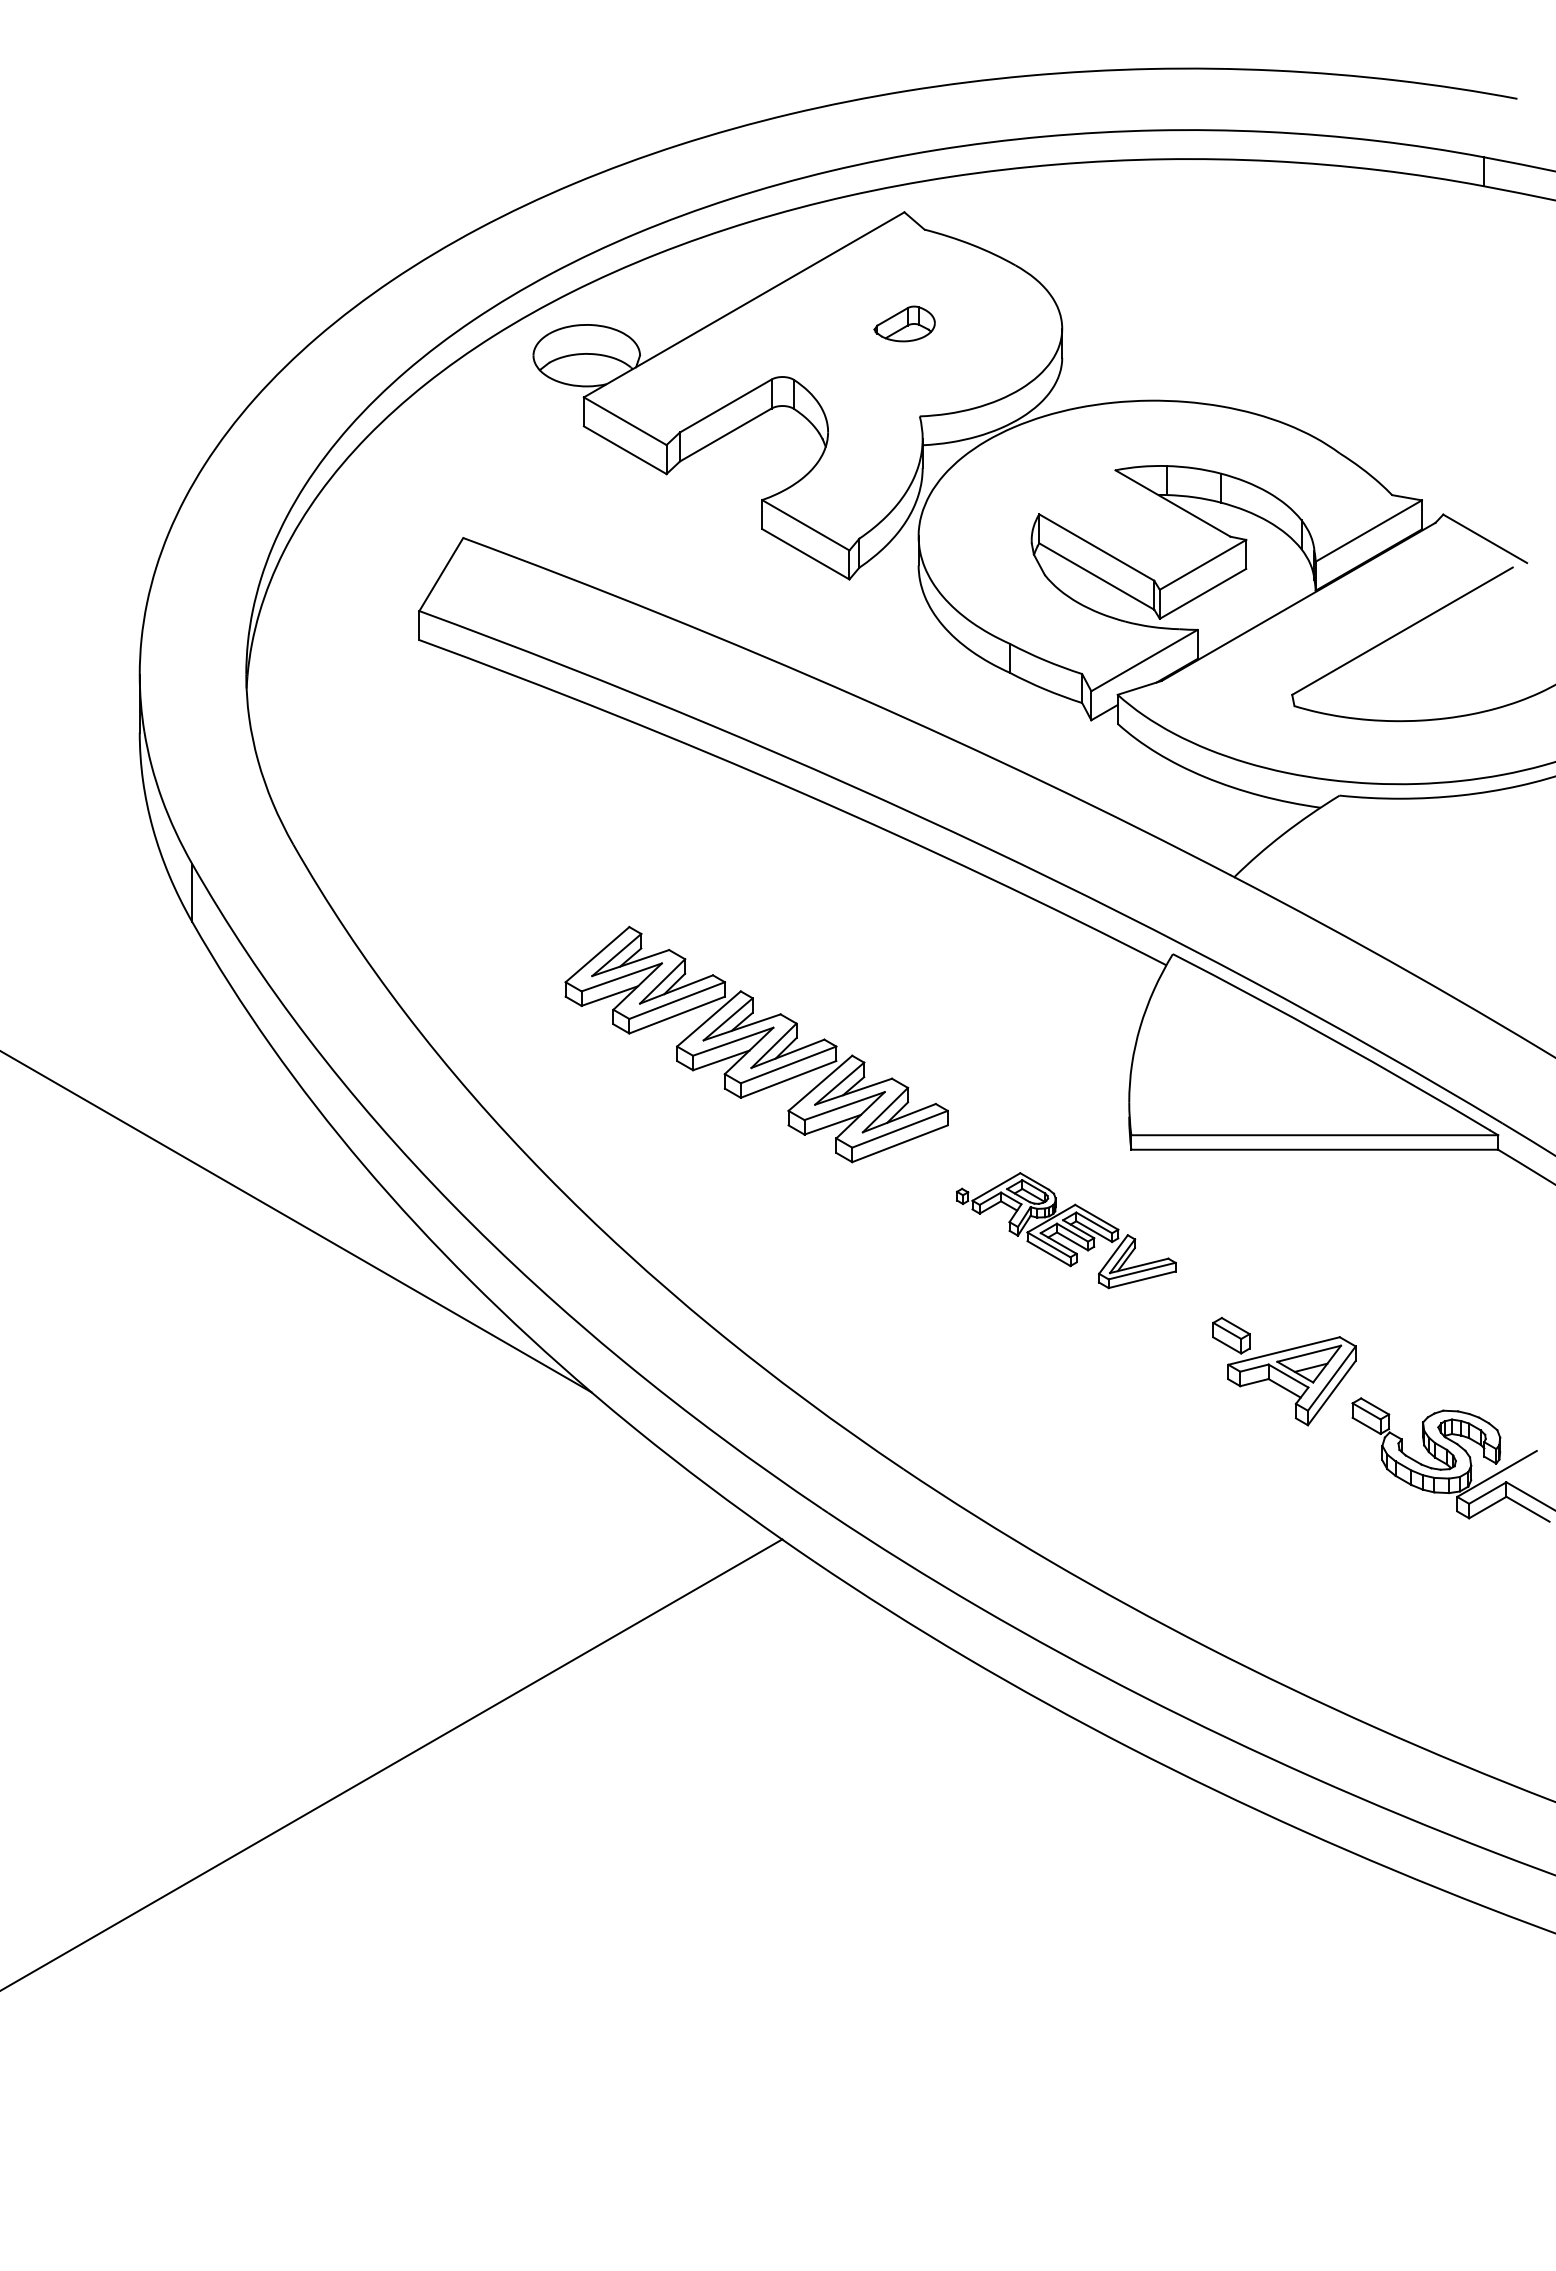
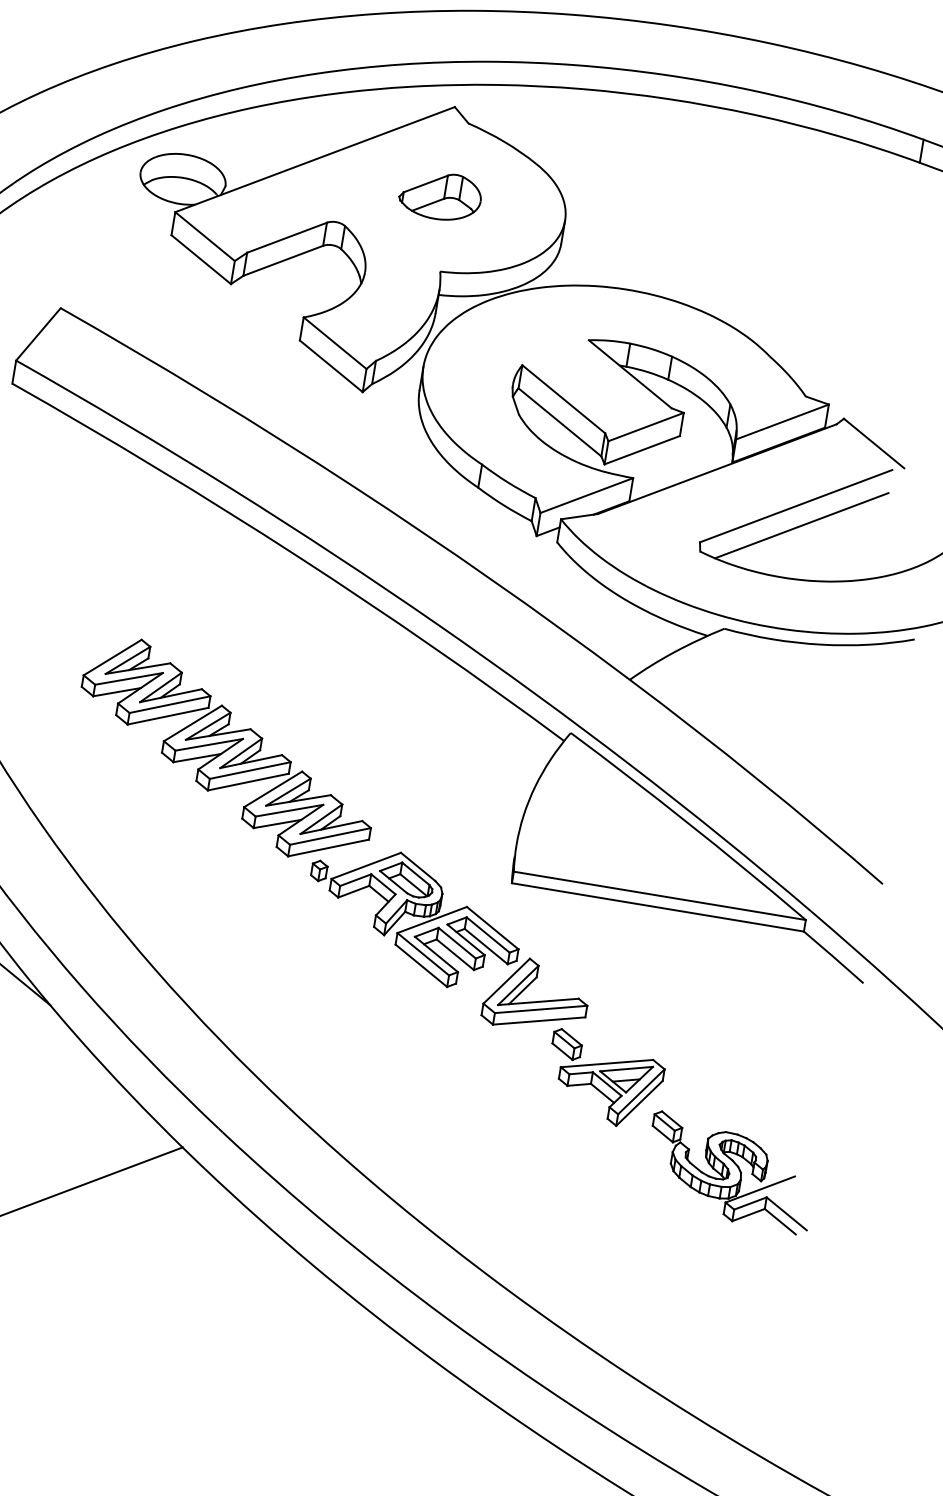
part: (904, 323) -> (440, 195), size x1.67
line: (1412, 653) -> (801, 525), added
part: (1066, 1230) -> (449, 938), size x1.67

